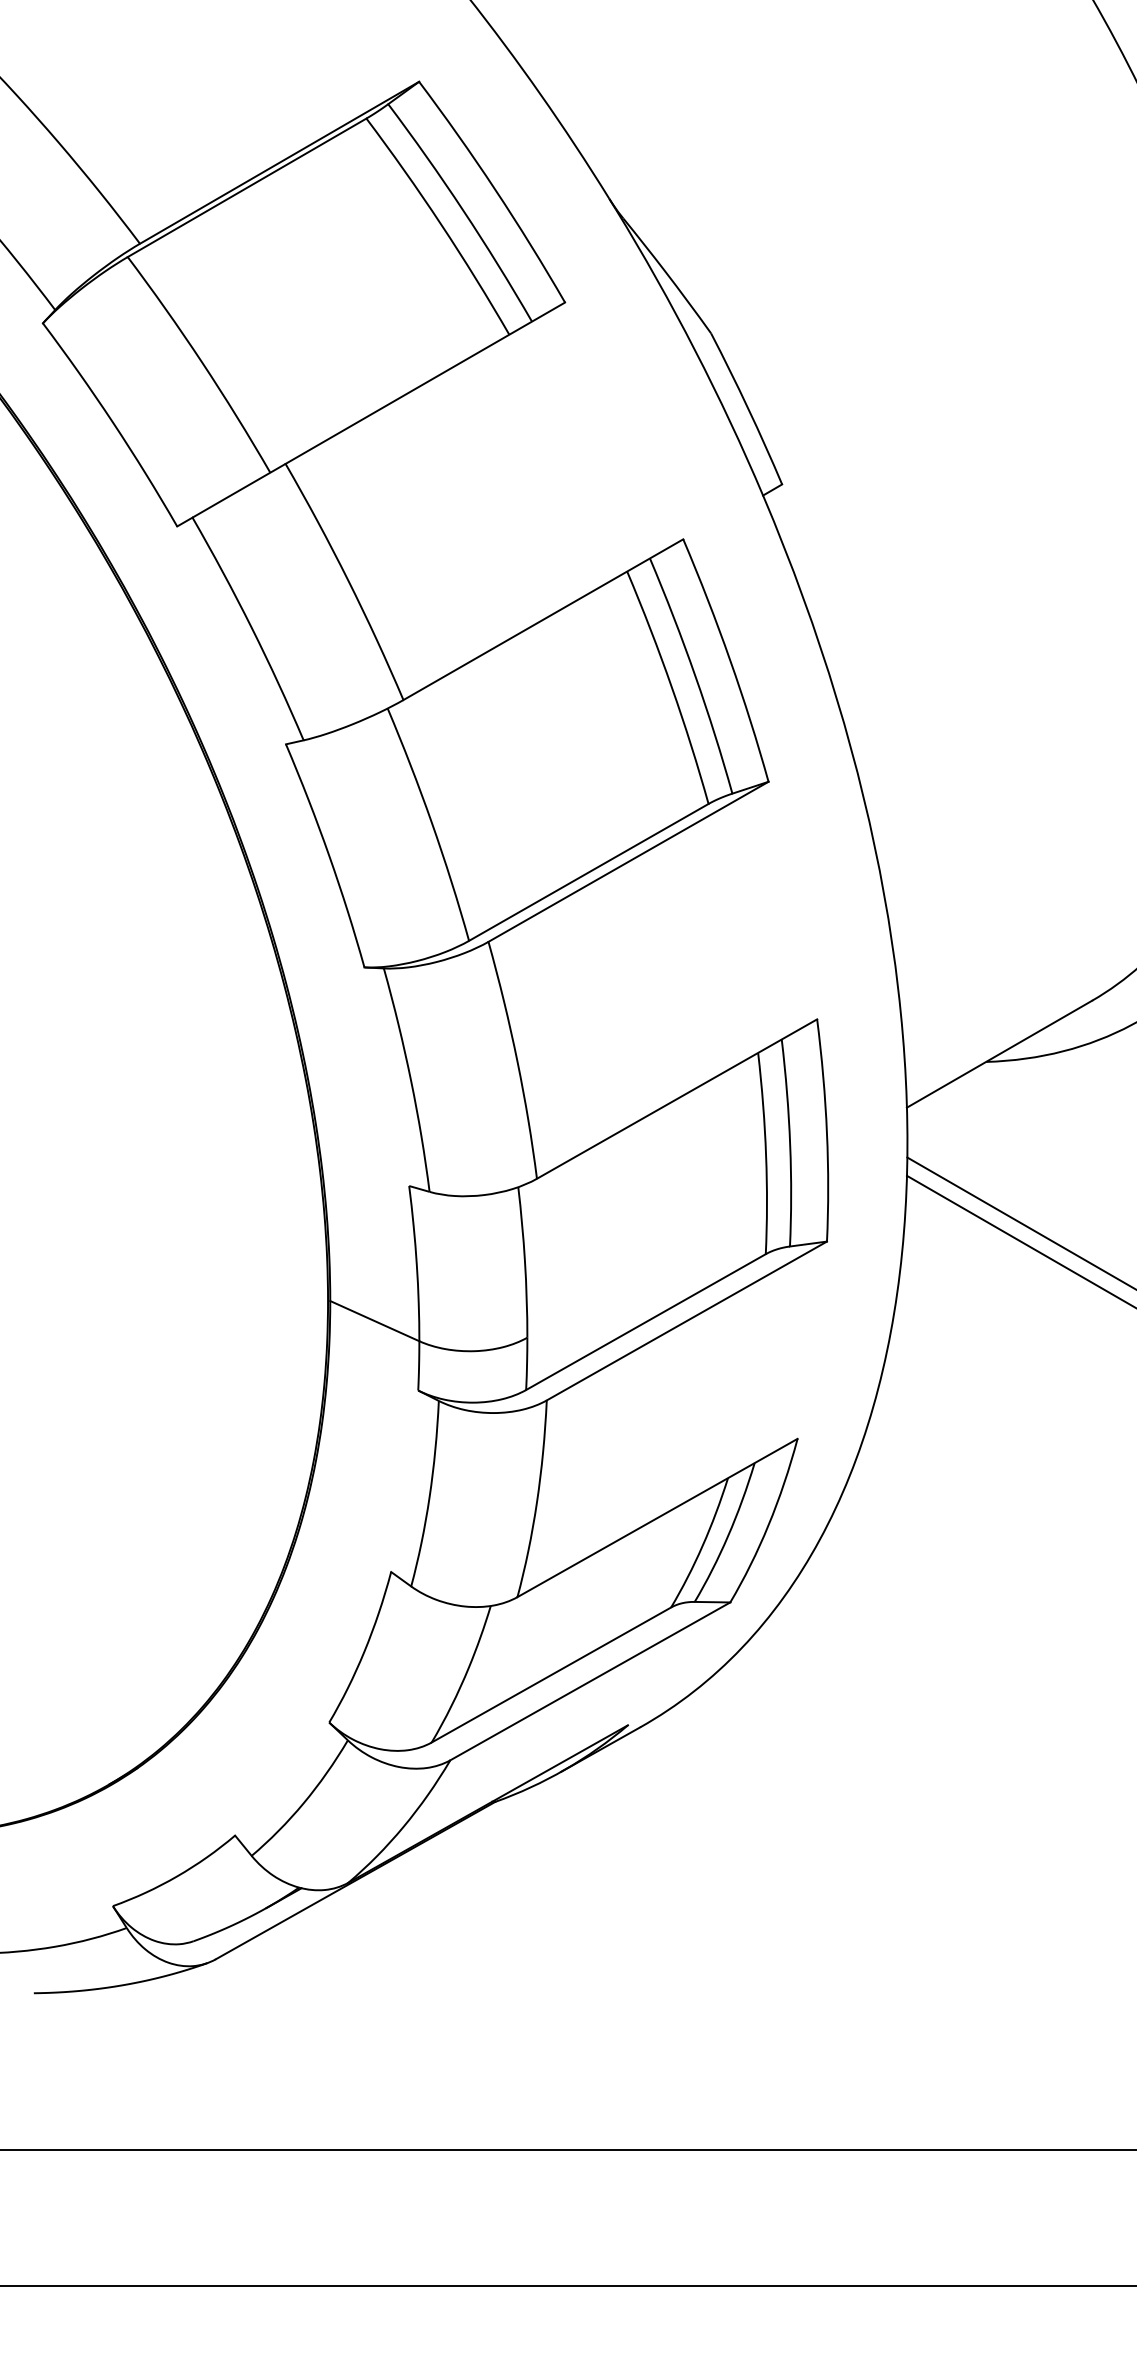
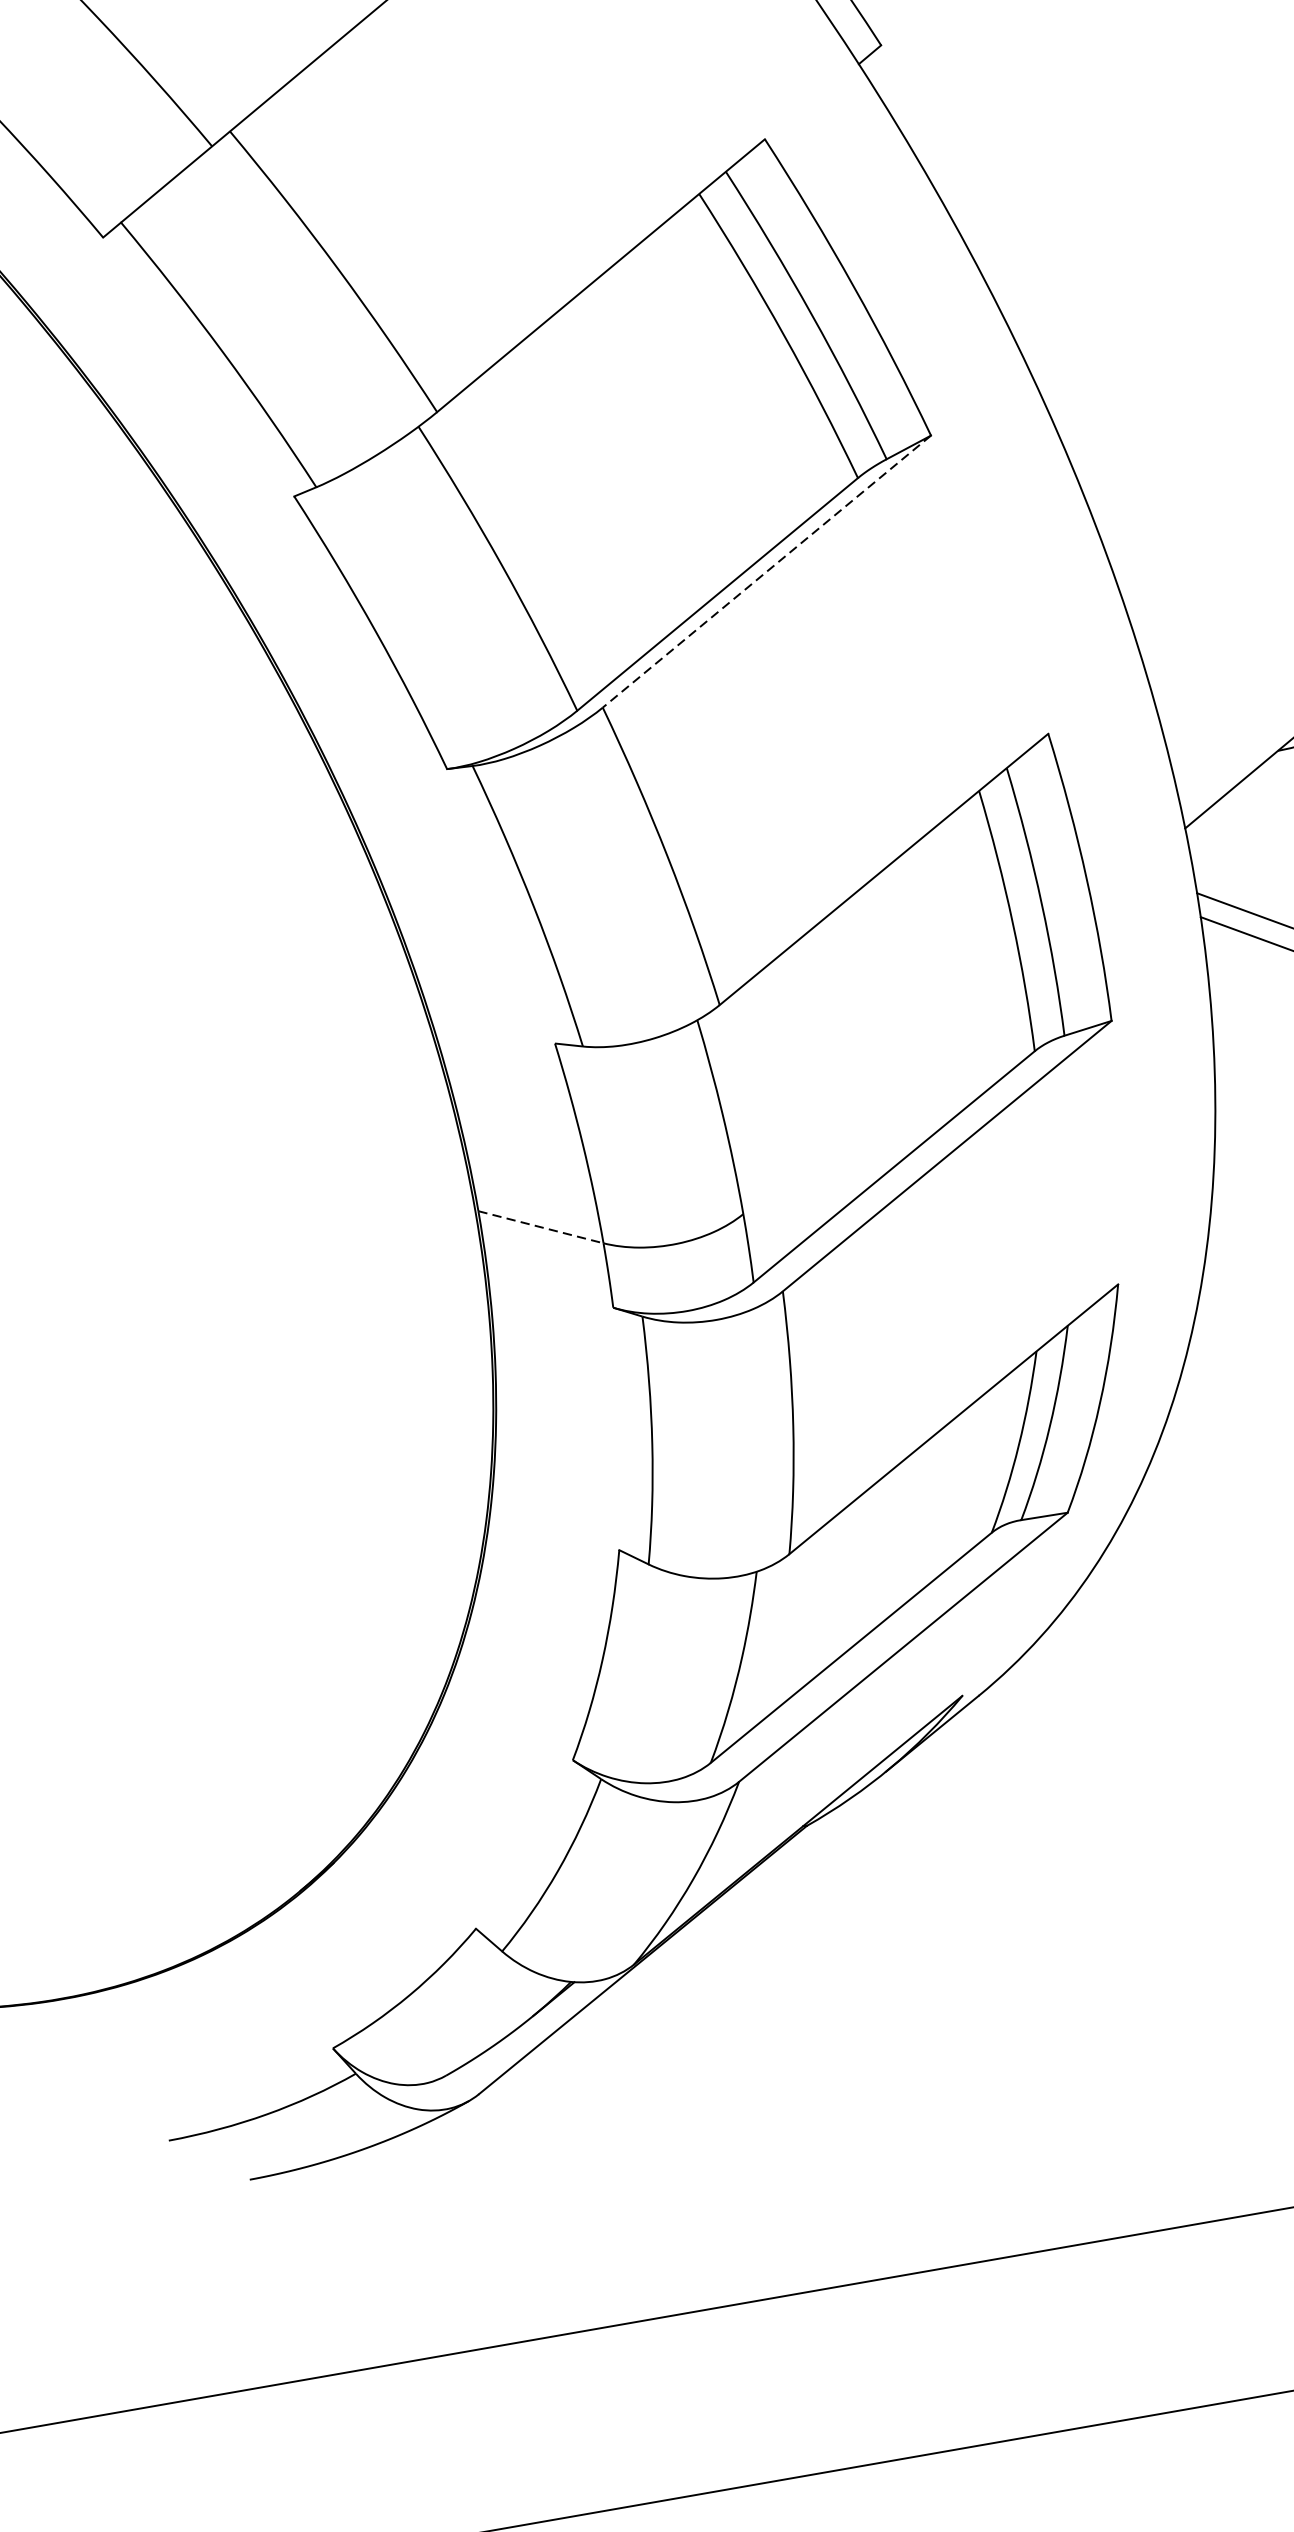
line: (628, 862) -> (767, 572), solid -> dashed
line: (374, 1321) -> (540, 1227), solid -> dashed

